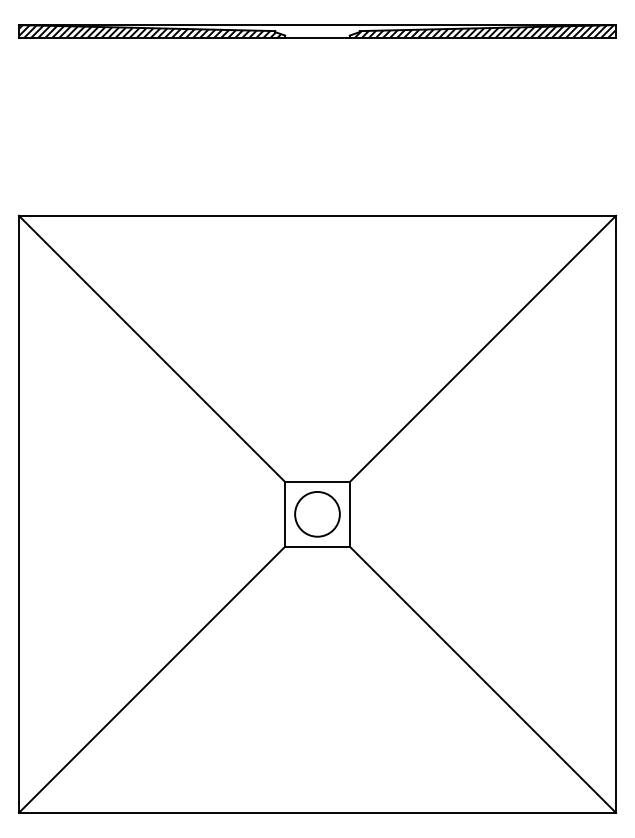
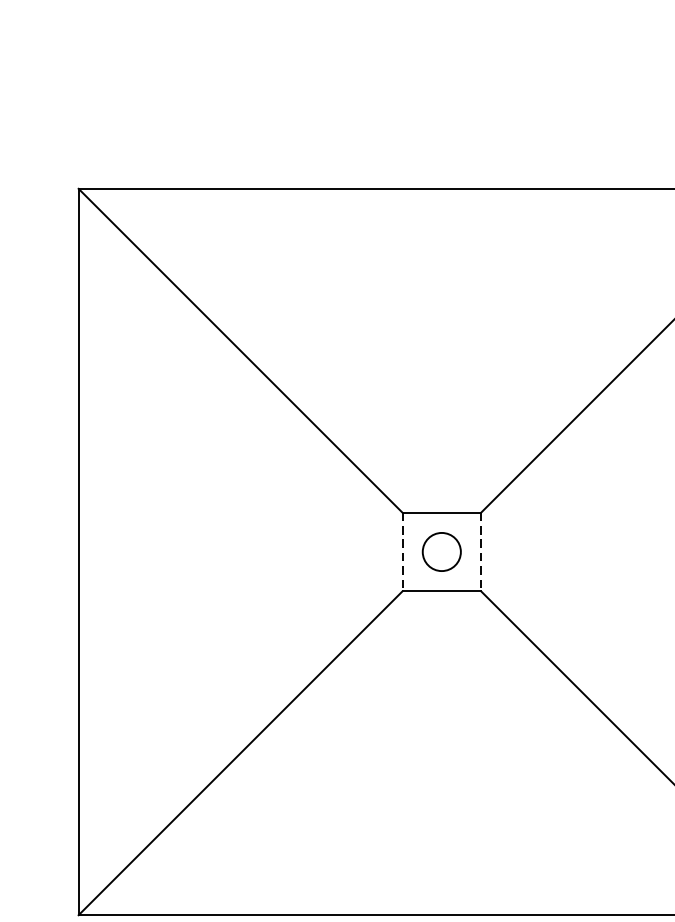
circle: (317, 513) -> (441, 550), size x0.7
line: (285, 514) -> (402, 552), solid -> dashed
line: (349, 514) -> (480, 552), solid -> dashed

